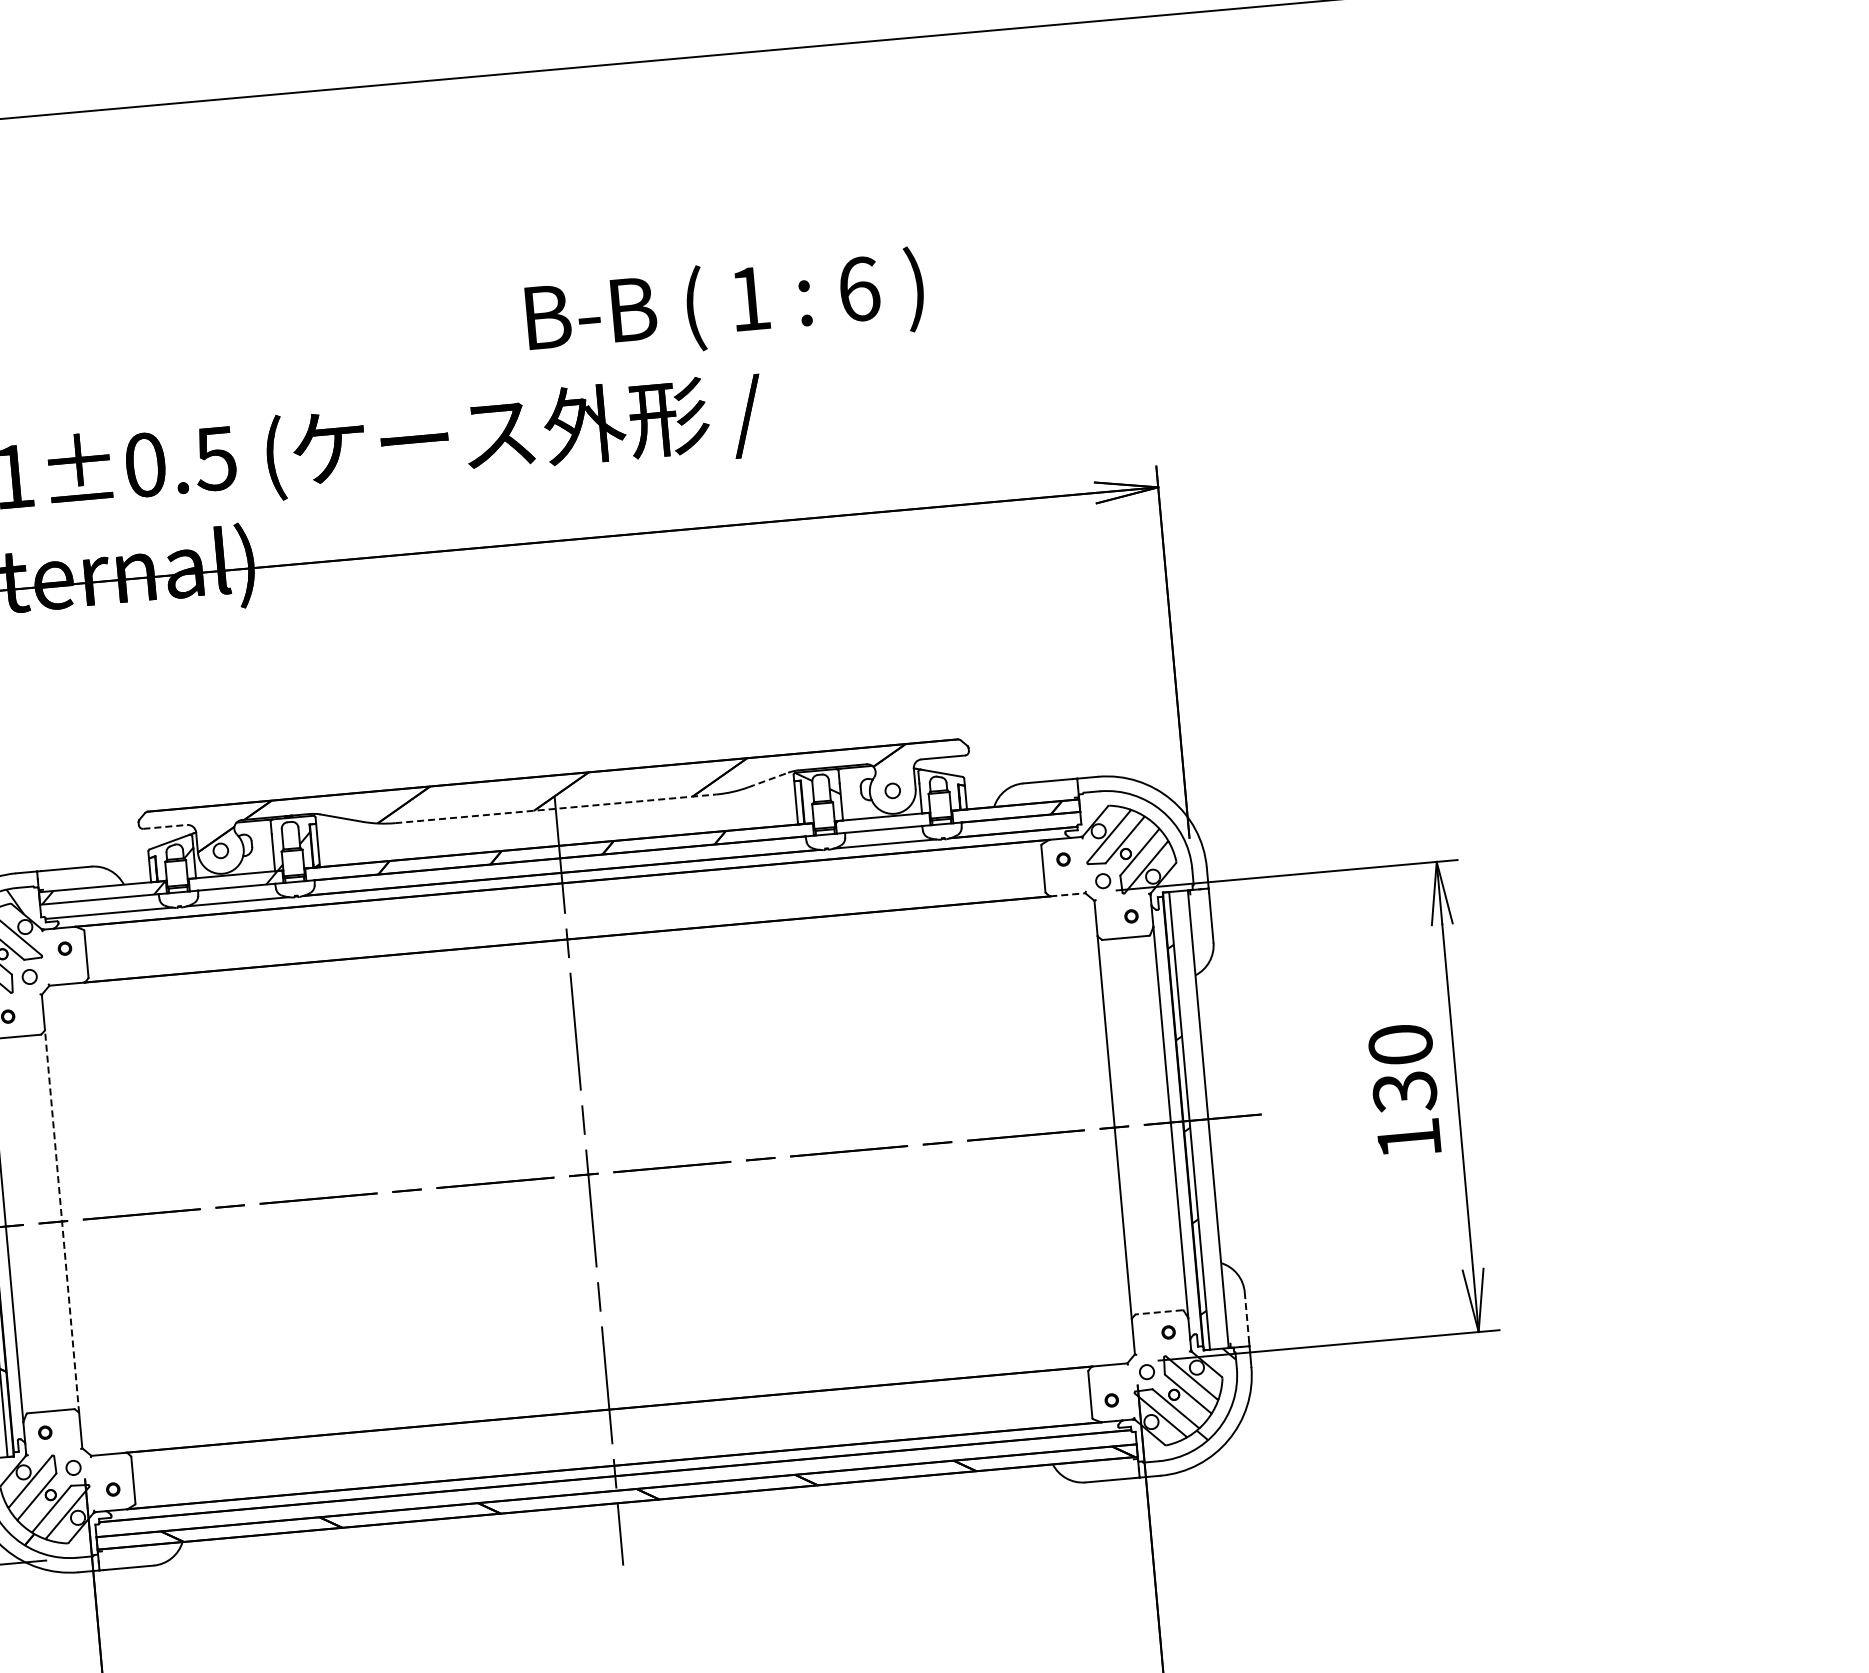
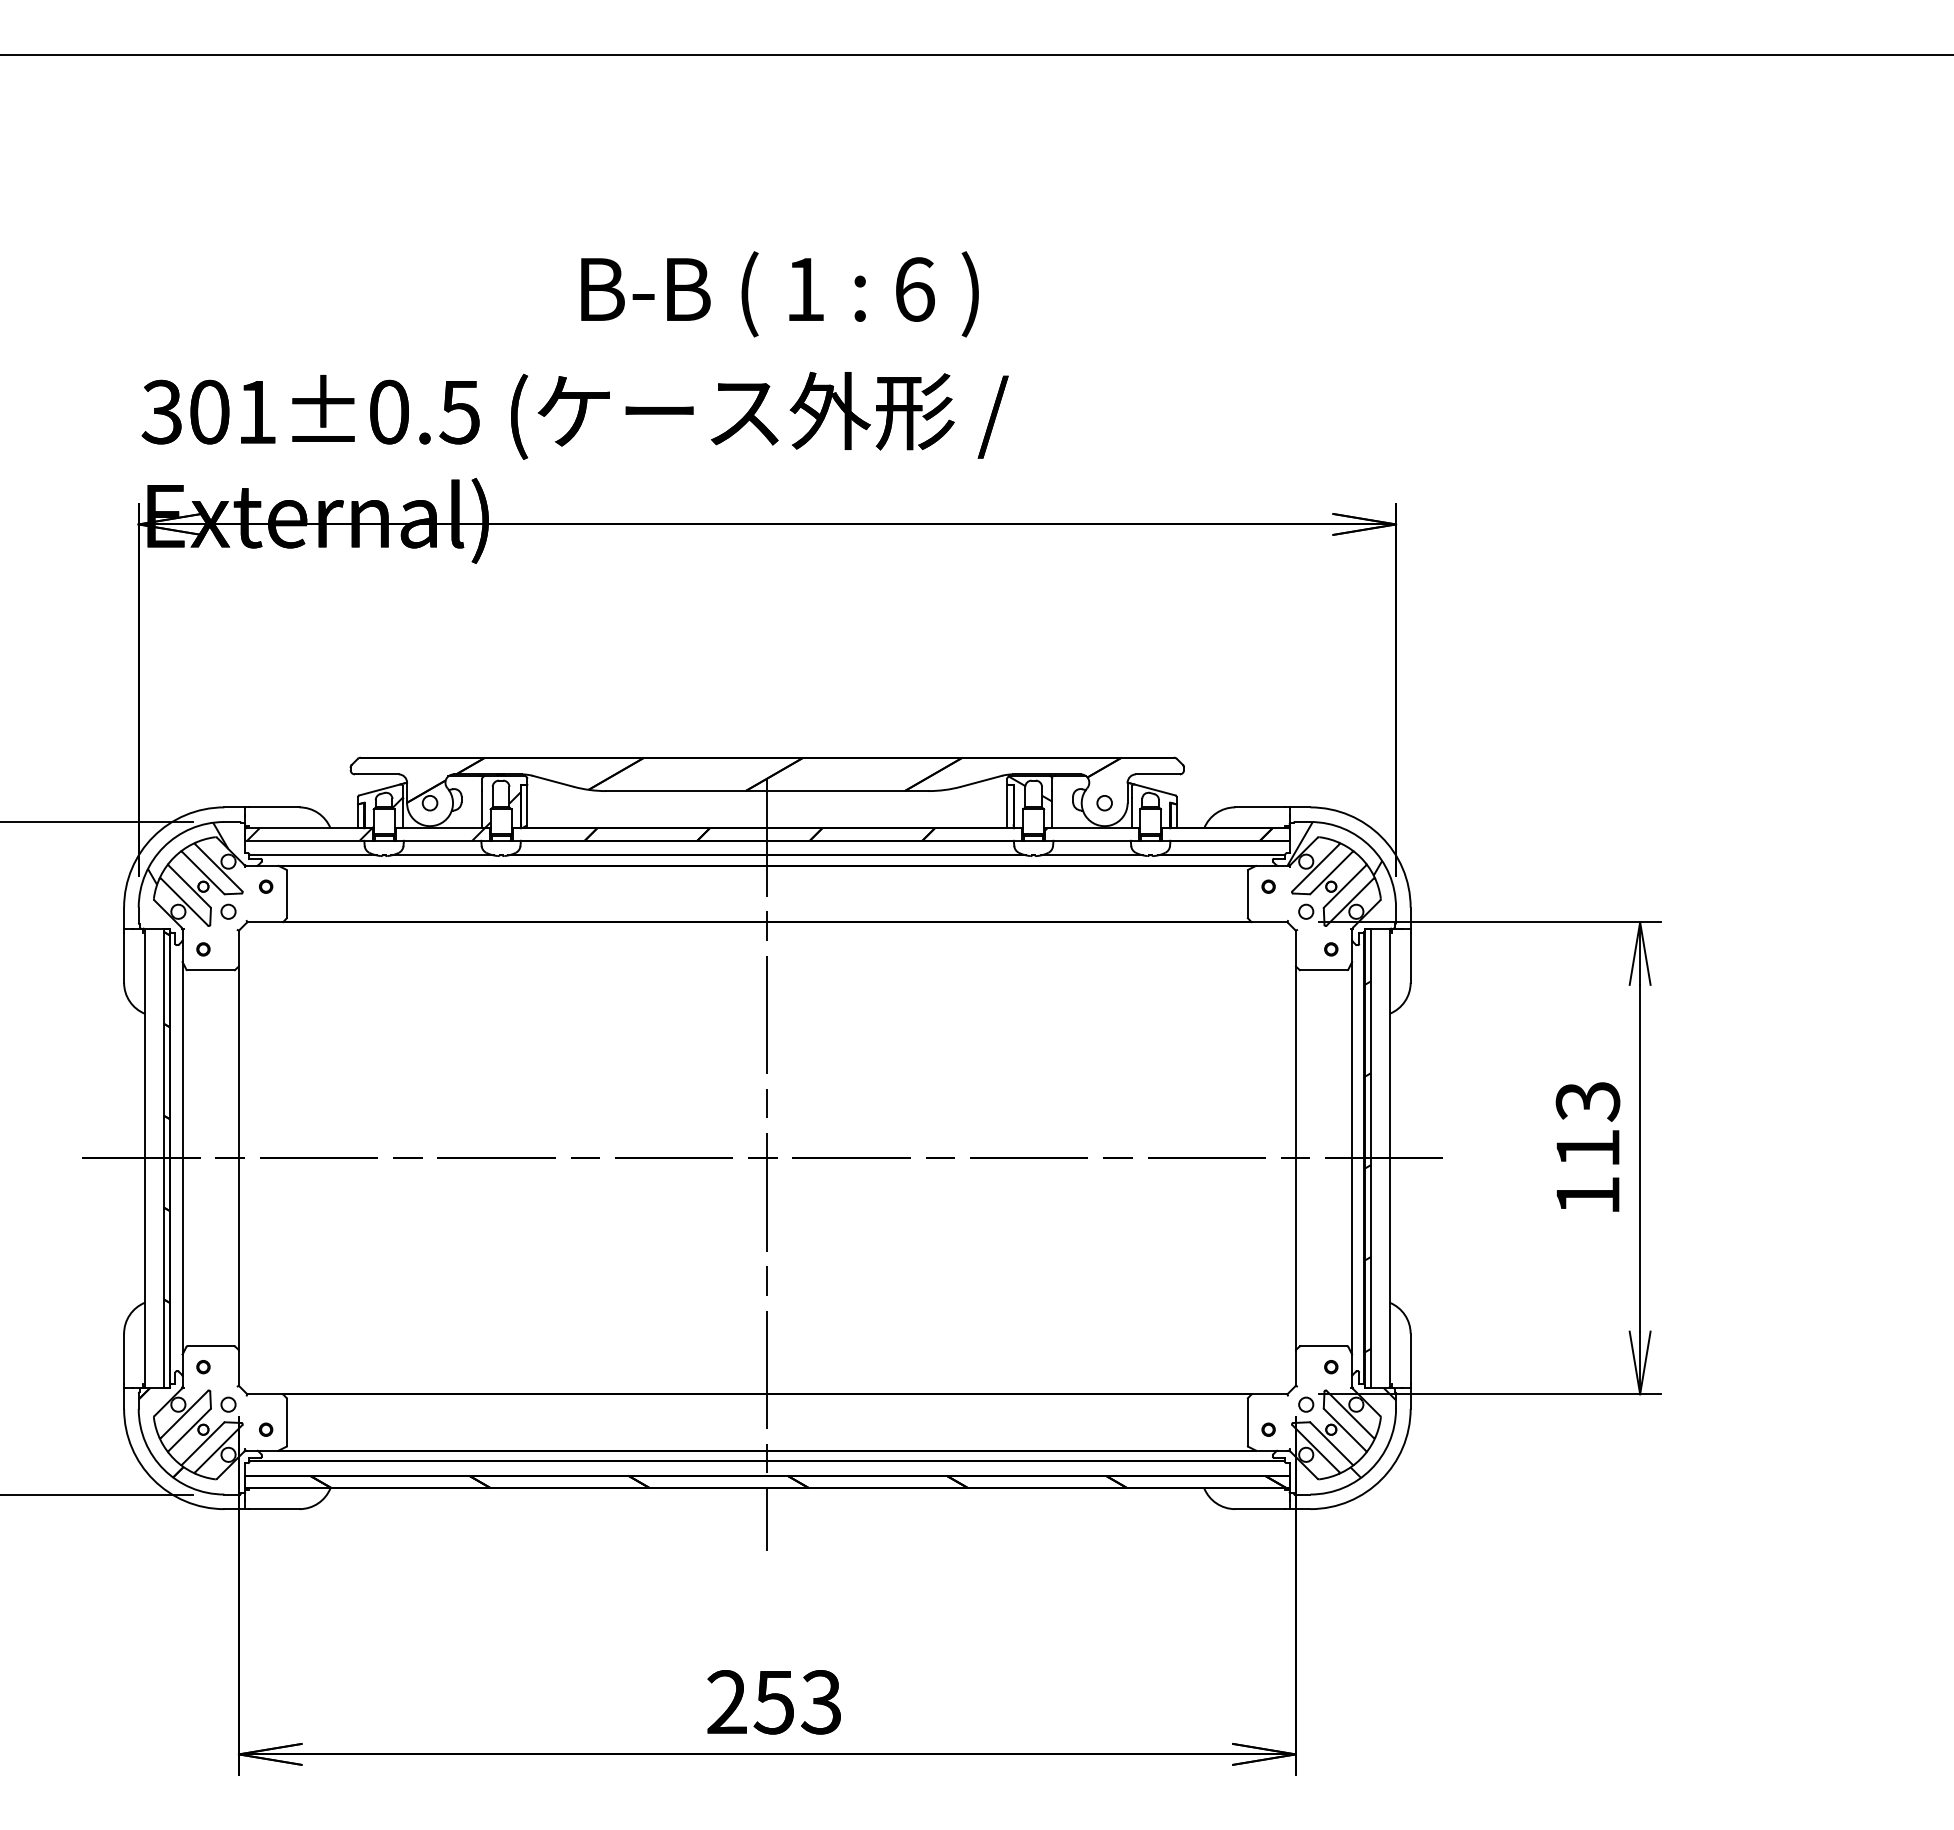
text: (724, 306) -> (779, 294), moved
line: (769, 780) -> (982, 781), dashed -> solid
line: (555, 809) -> (767, 791), dashed -> solid
hatch: (1125, 815) -> (1334, 848), added
line: (164, 827) -> (376, 774), dashed -> solid
line: (1067, 895) -> (1269, 922), dashed -> solid
text: (1402, 1069) -> (1587, 1125), 130 -> 113
line: (61, 1220) -> (238, 1157), dashed -> solid
line: (1159, 1312) -> (1323, 1346), dashed -> solid
line: (1246, 1317) -> (1410, 1359), dashed -> solid

